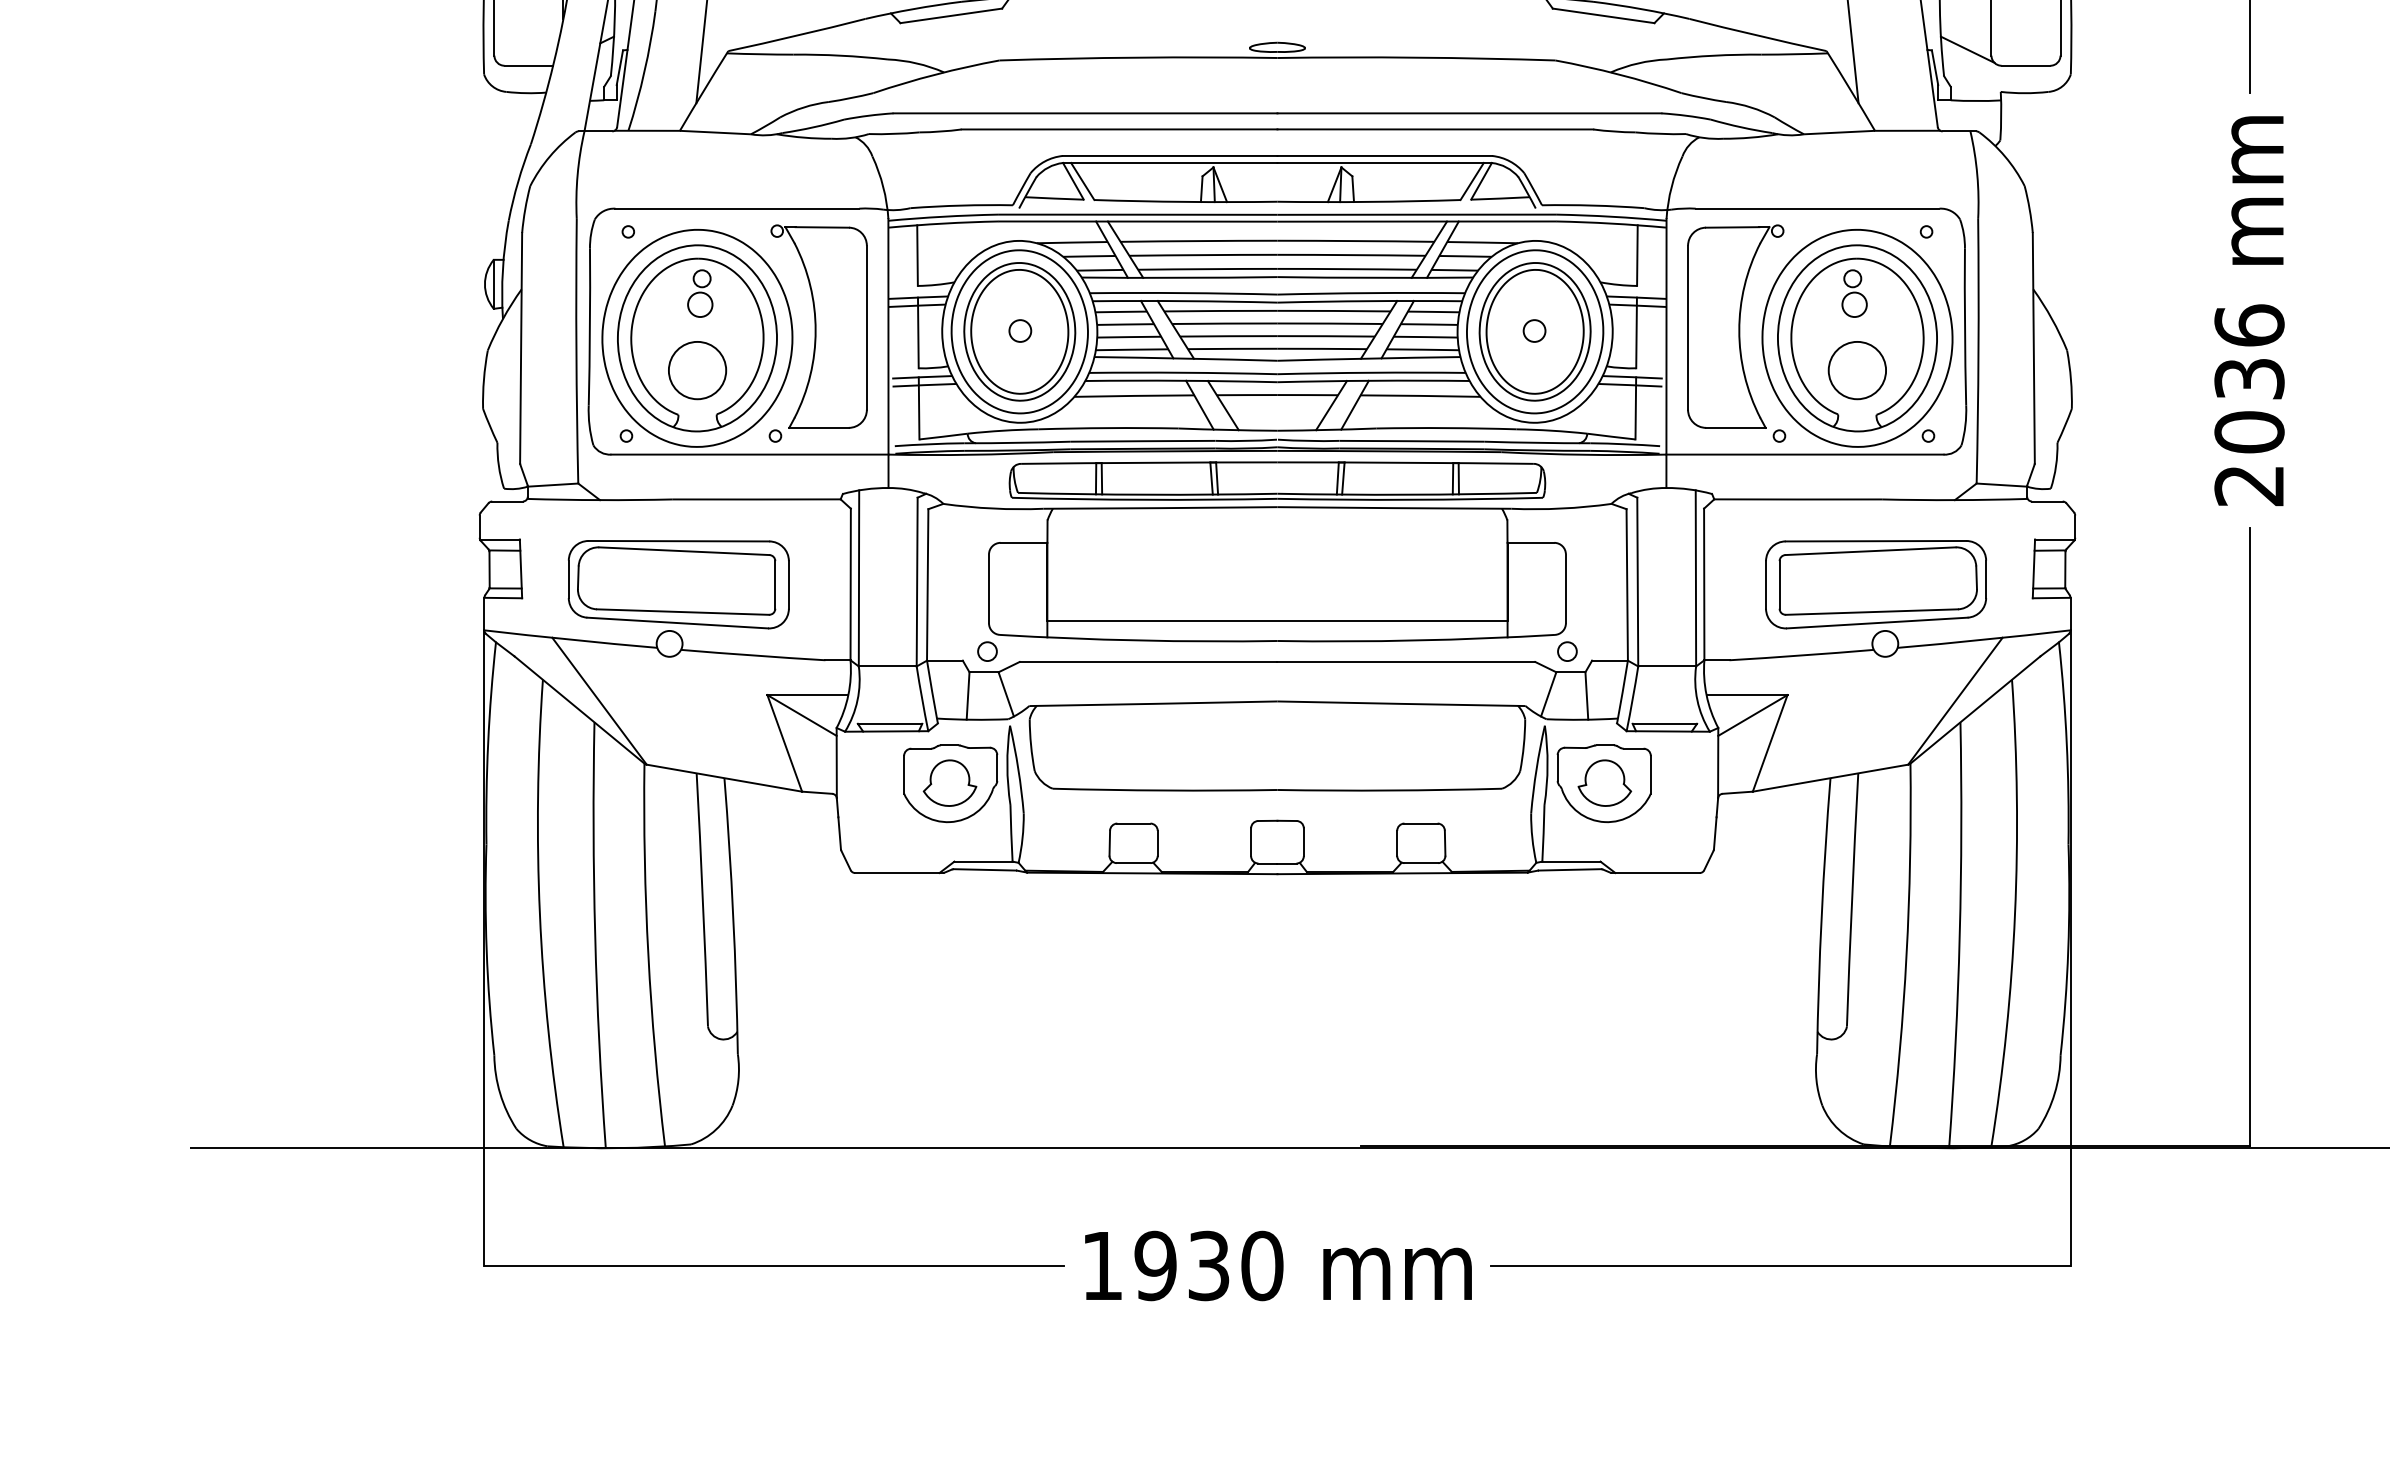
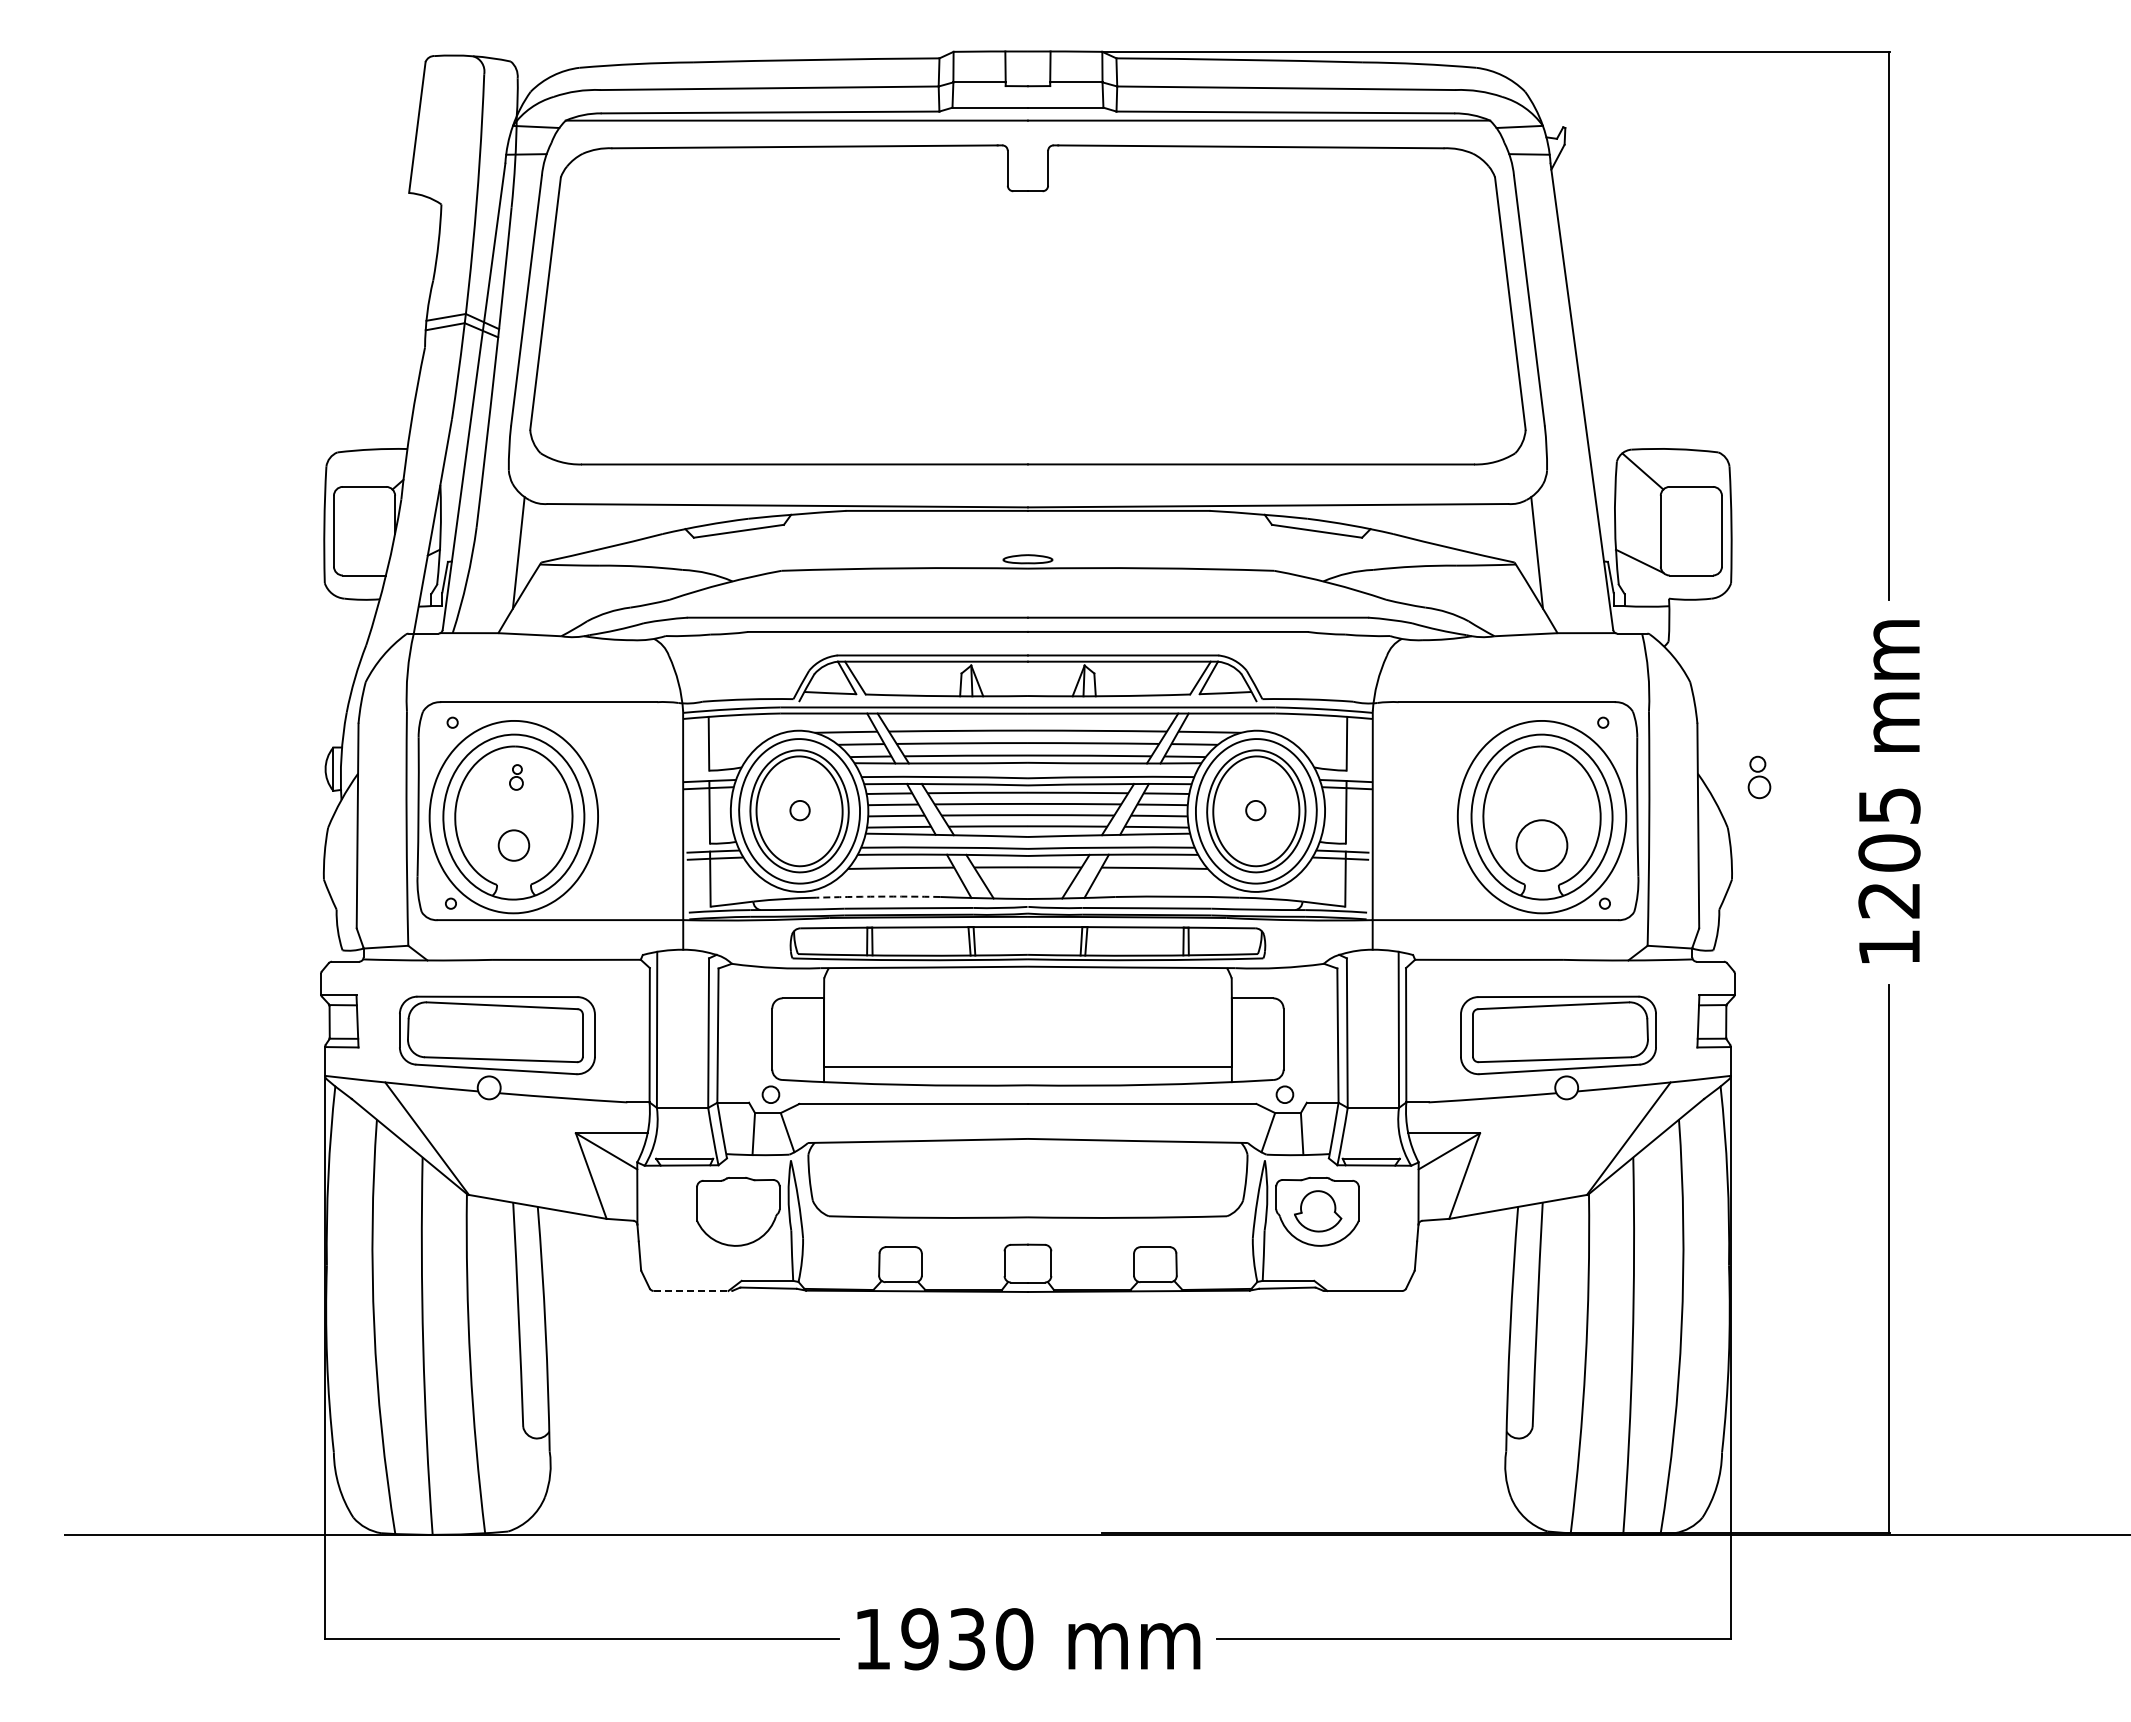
part: (700, 293) -> (516, 777), size x0.6
part: (1854, 293) -> (1759, 777), moved
part: (817, 333) -> (620, 812), removed
part: (1736, 333) -> (1434, 812), removed
circle: (697, 370) -> (513, 845), size x0.6
text: (2249, 405) -> (1889, 876), 2036 -> 1205
arc: (1108, 427) -> (878, 896), solid -> dashed
part: (949, 783) -> (737, 1211), removed
line: (898, 872) -> (692, 1290), solid -> dashed

